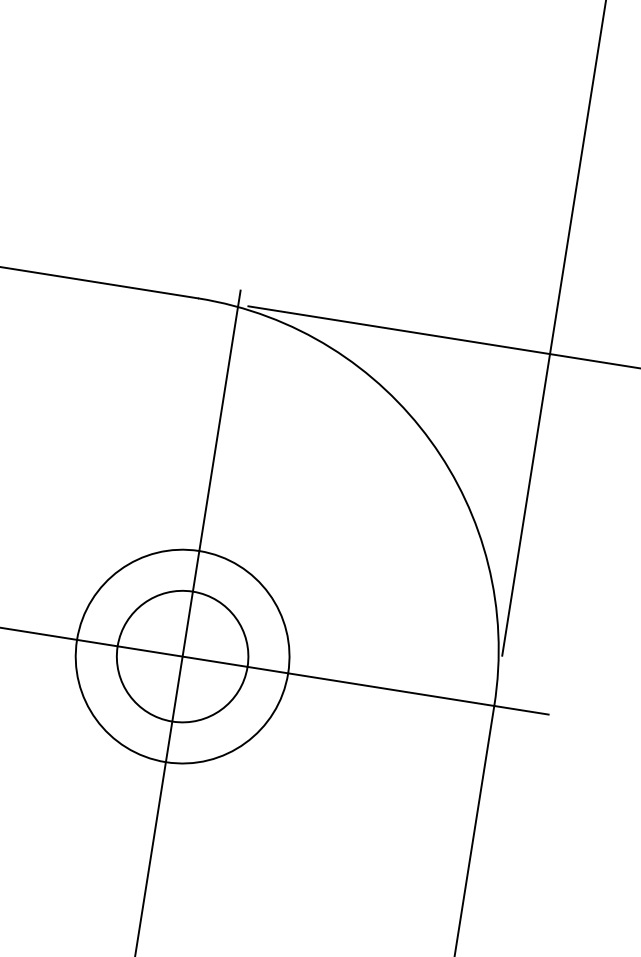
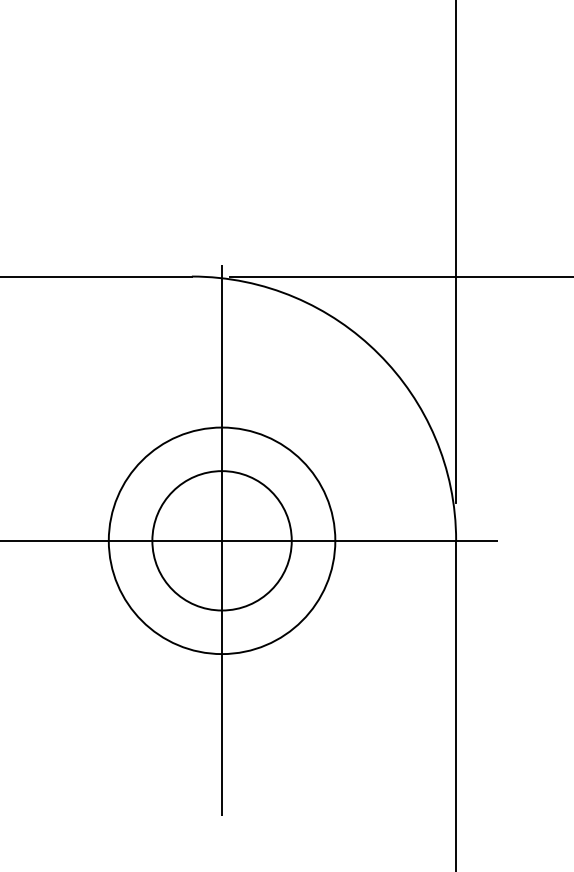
circle: (181, 656) -> (221, 540), size x1.43
circle: (181, 656) -> (221, 540), size x1.43

